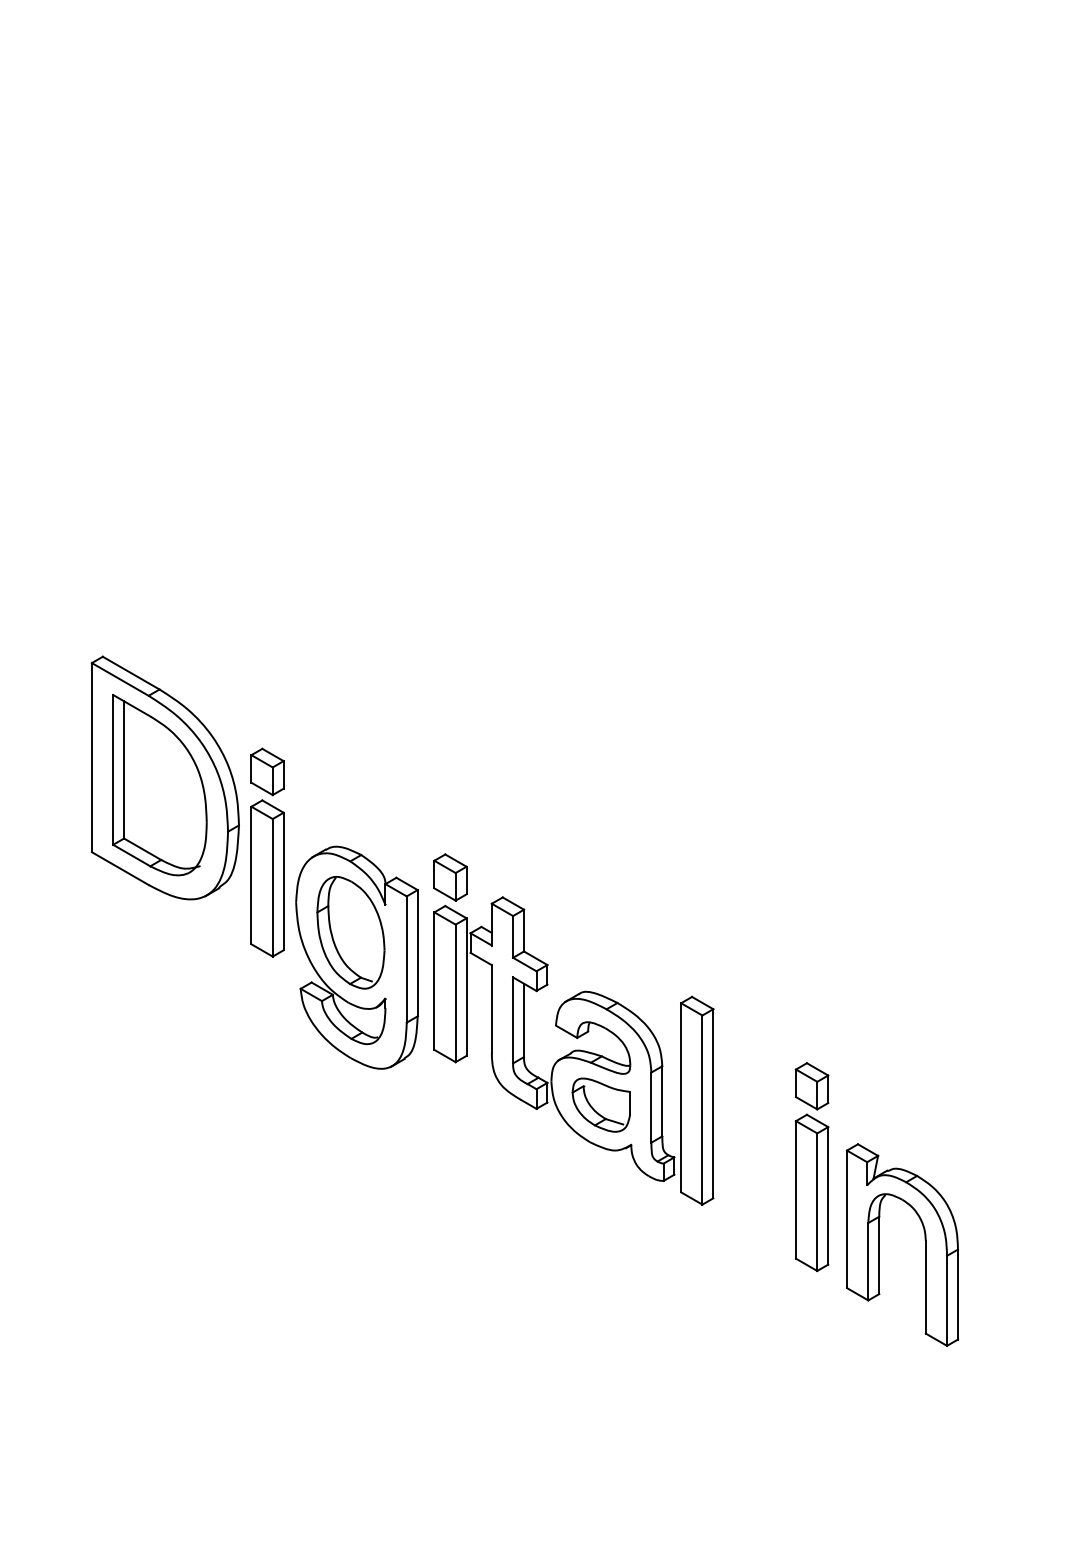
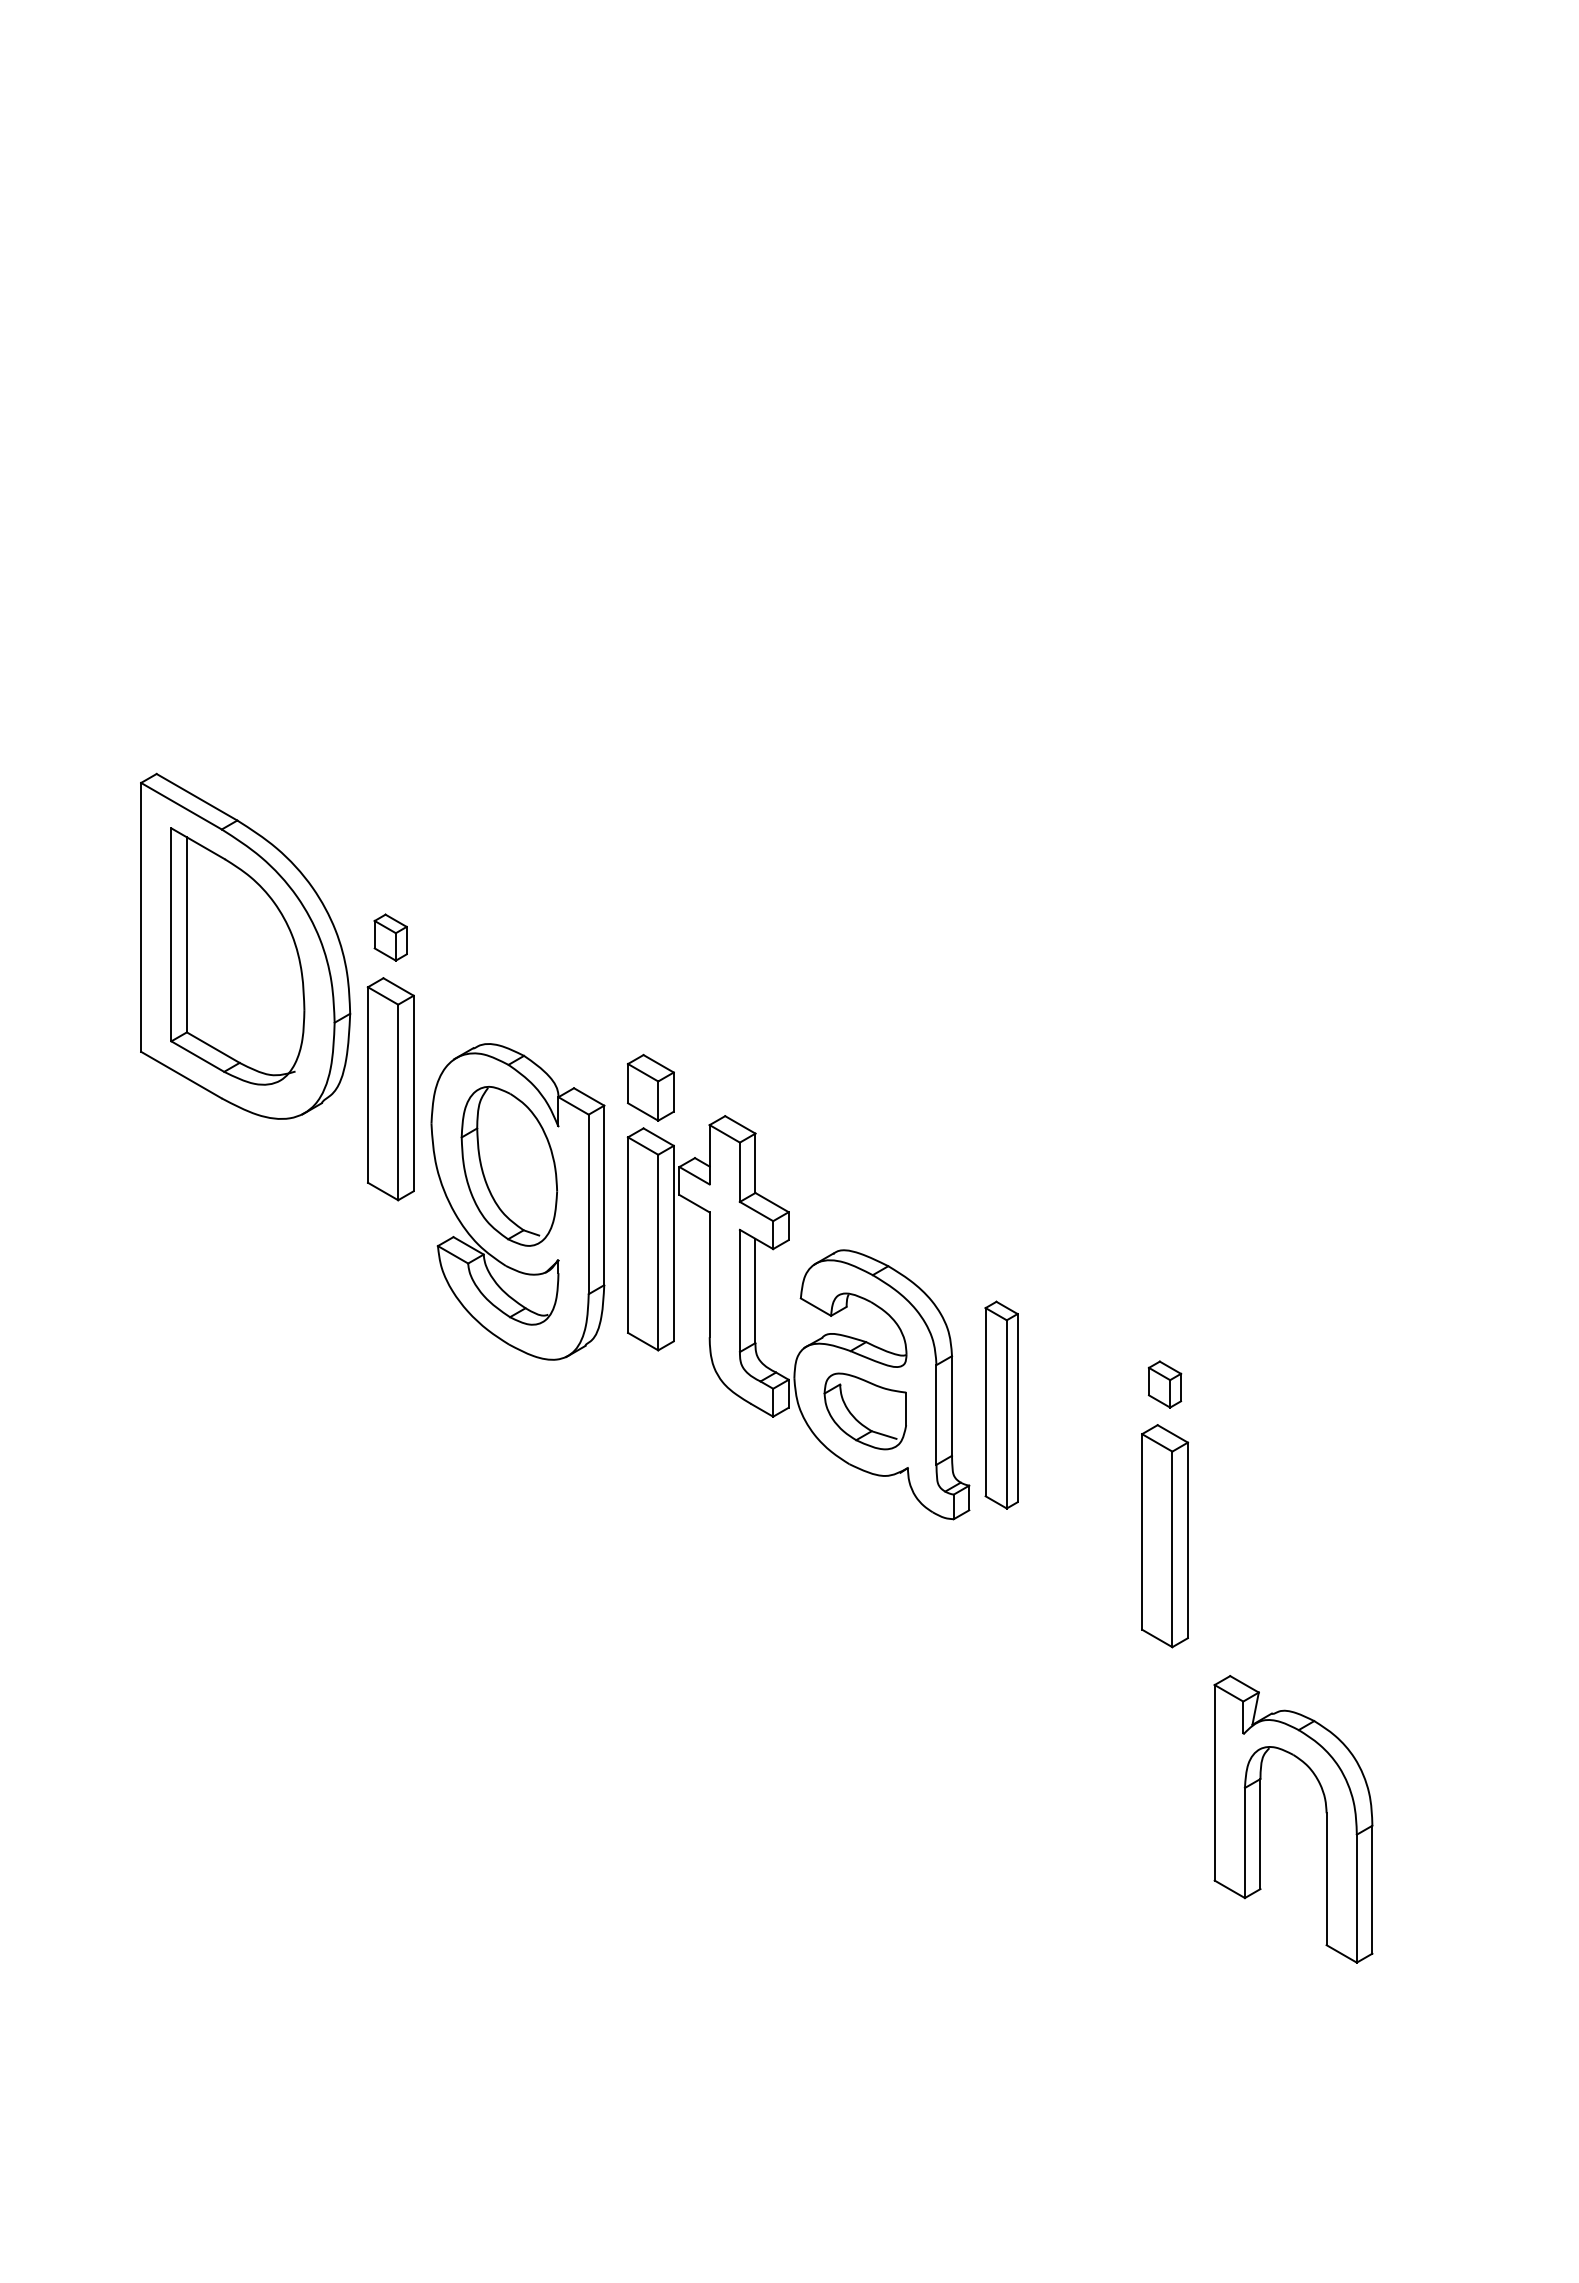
part: (267, 771) -> (390, 937), size x0.7
part: (811, 1086) -> (1164, 1384), size x0.7
part: (697, 1100) -> (1001, 1404), size x0.7
part: (925, 1240) -> (1325, 1812), moved

